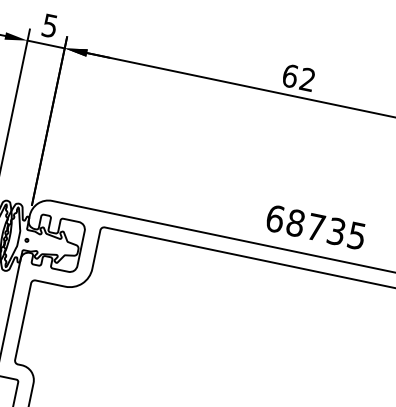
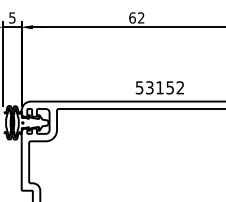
text: (315, 226) -> (159, 87), 68735 -> 53152

